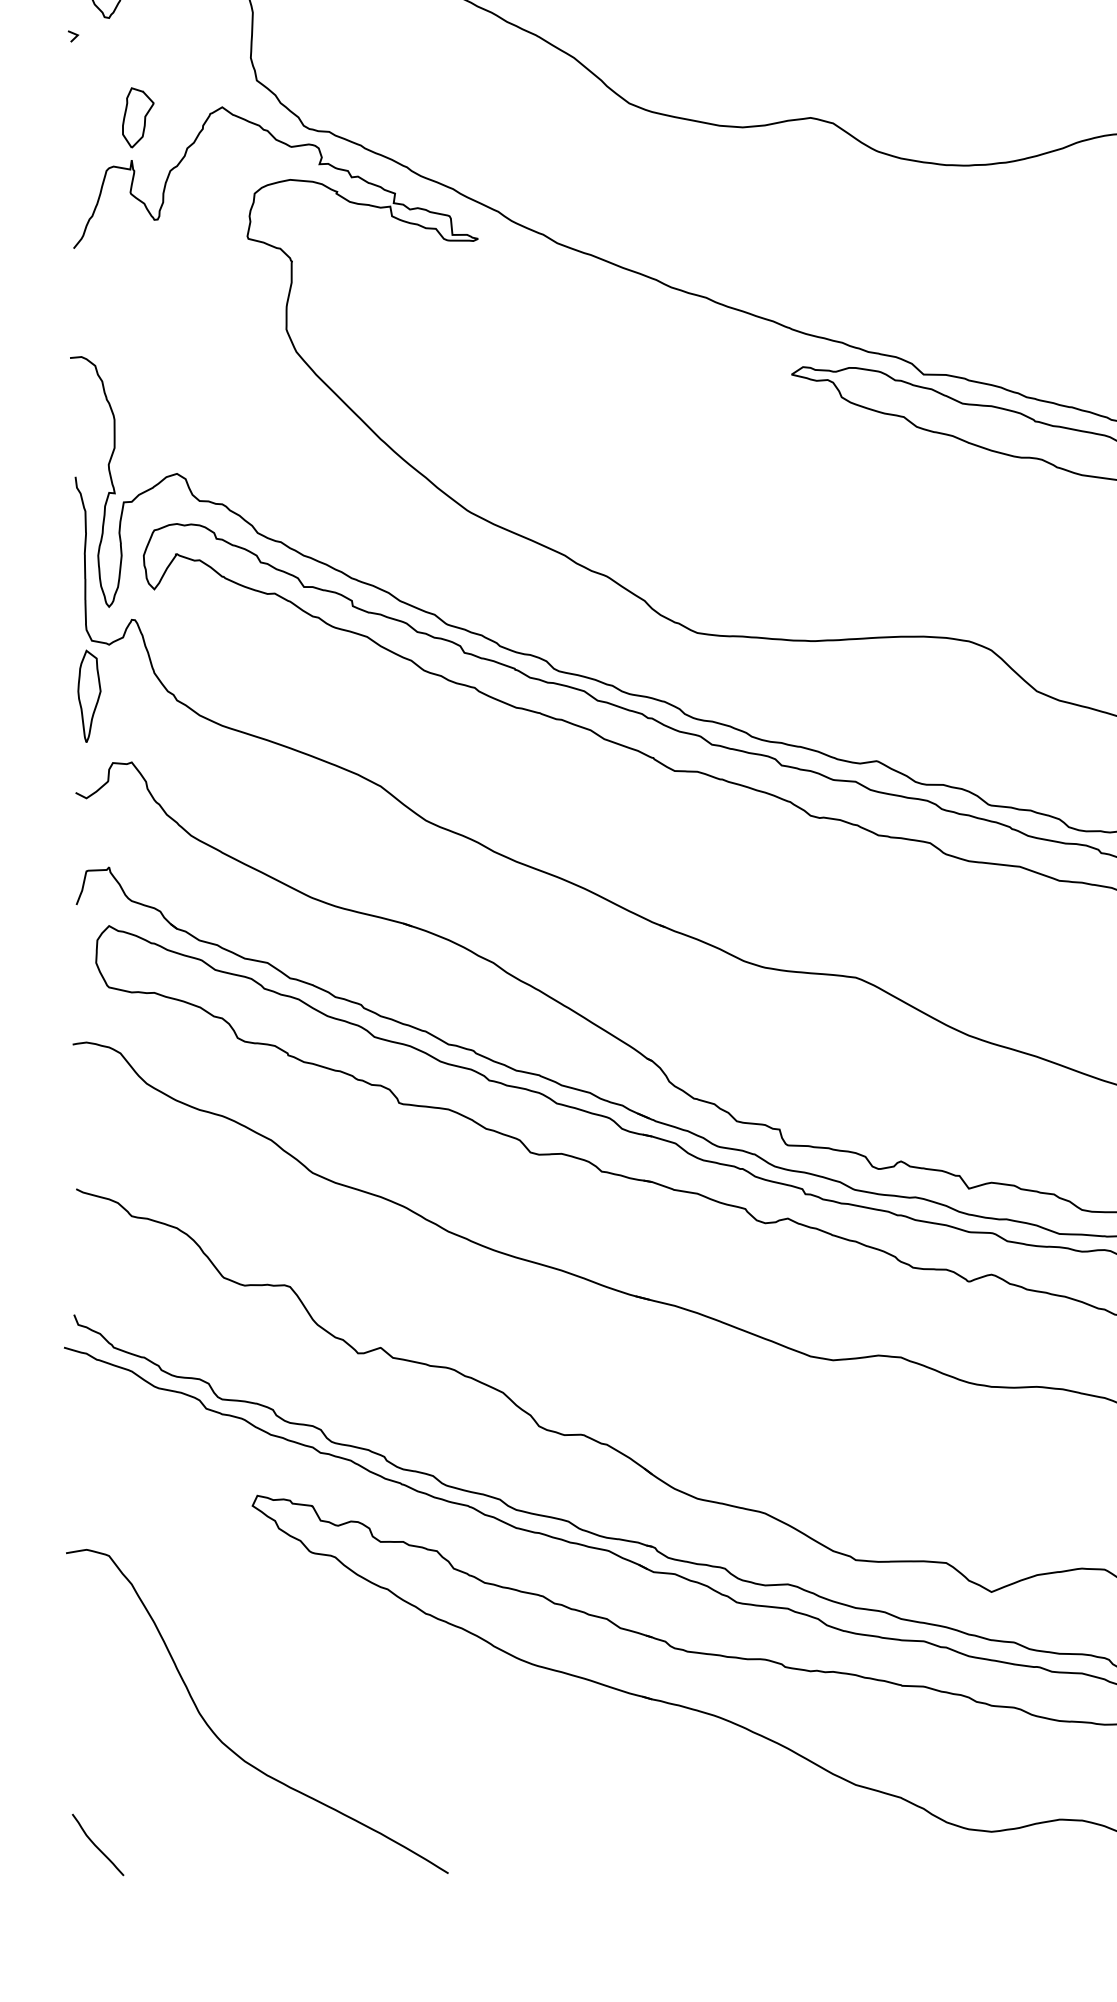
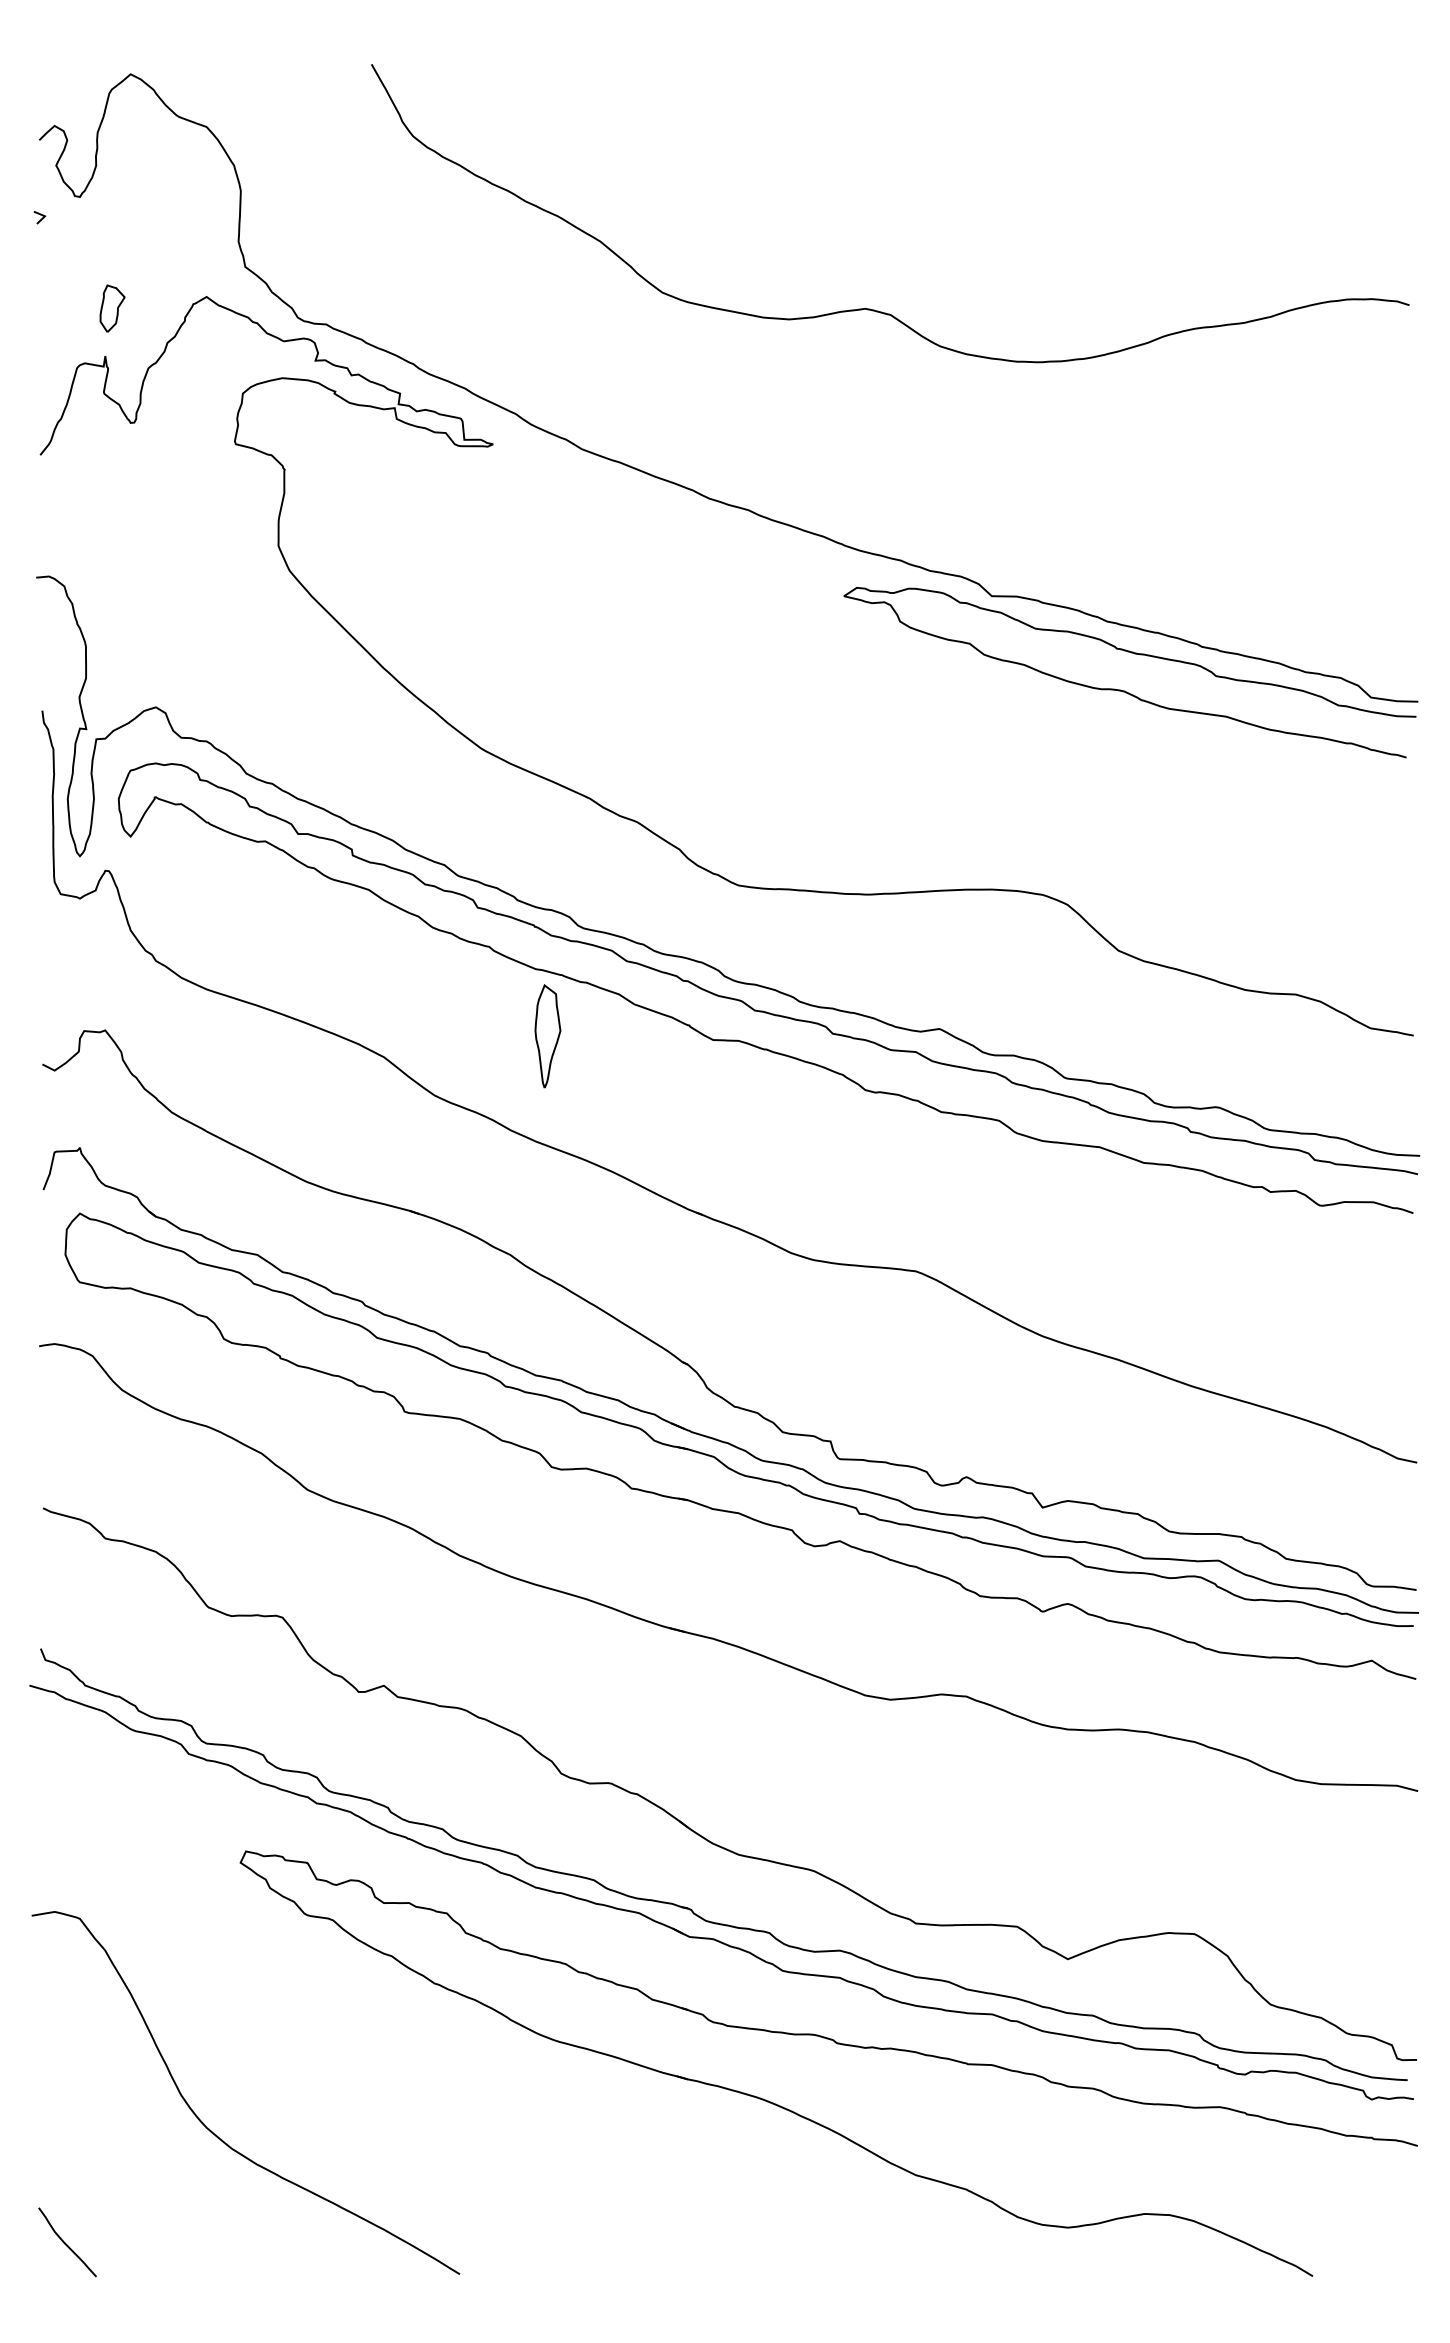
part: (138, 117) -> (112, 308), size x0.7
part: (89, 696) -> (547, 1036), moved

